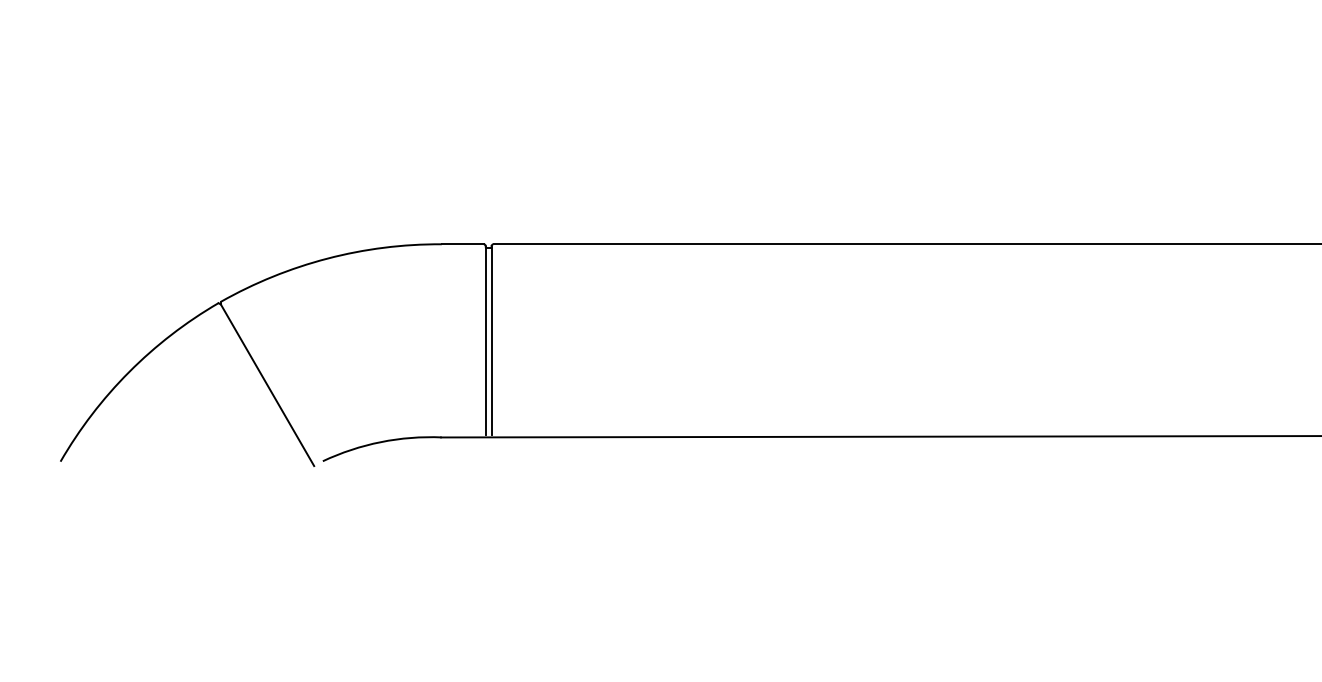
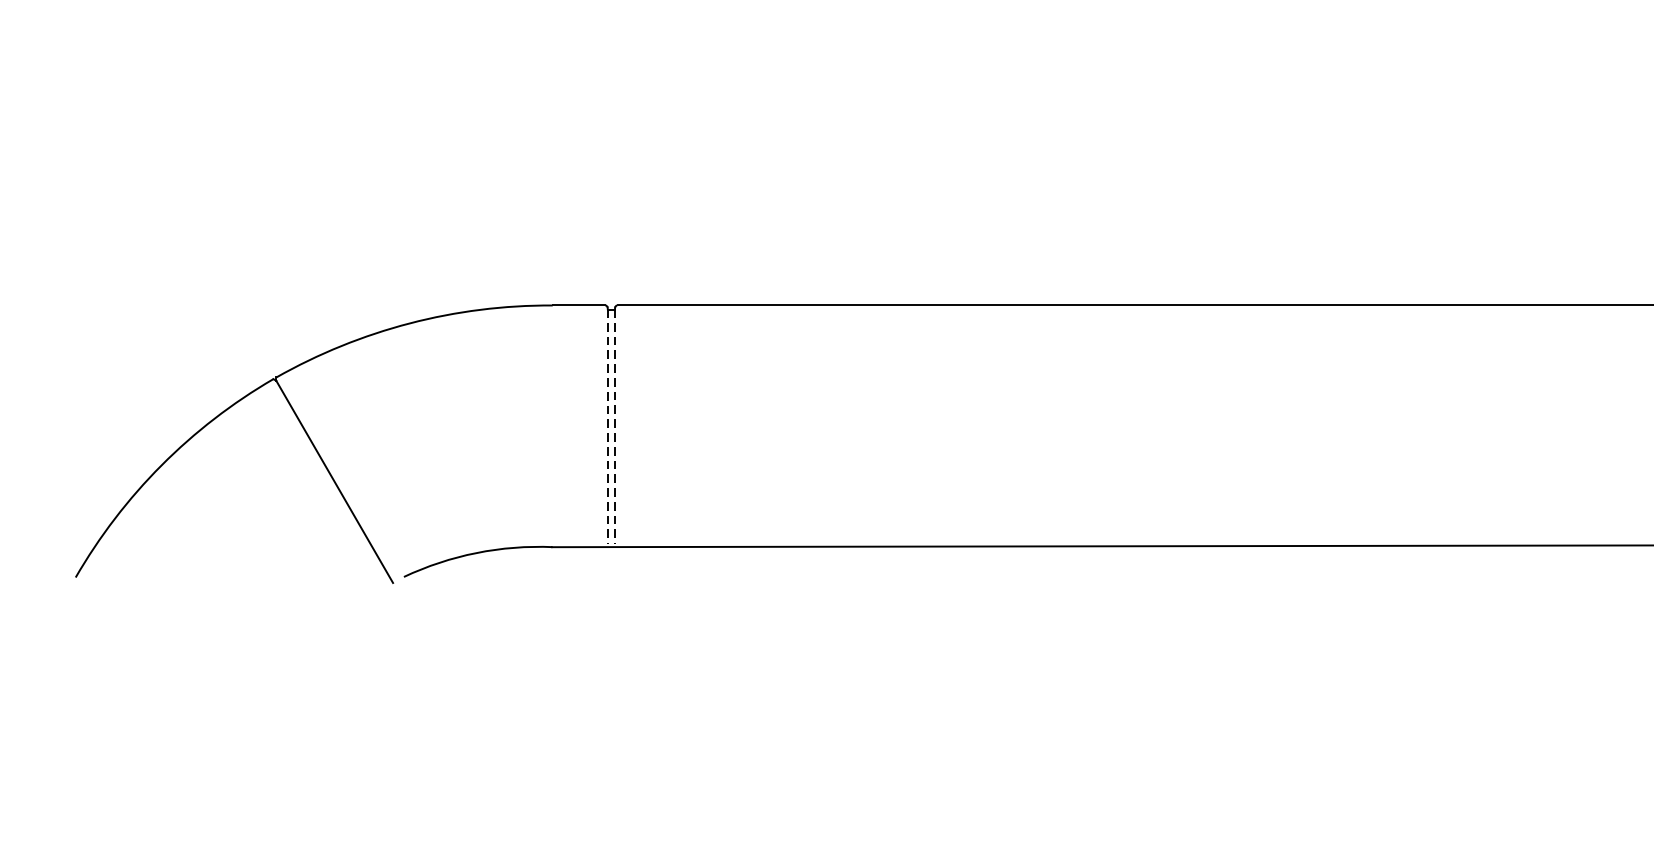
line: (485, 341) -> (607, 427), solid -> dashed
line: (491, 341) -> (614, 427), solid -> dashed

